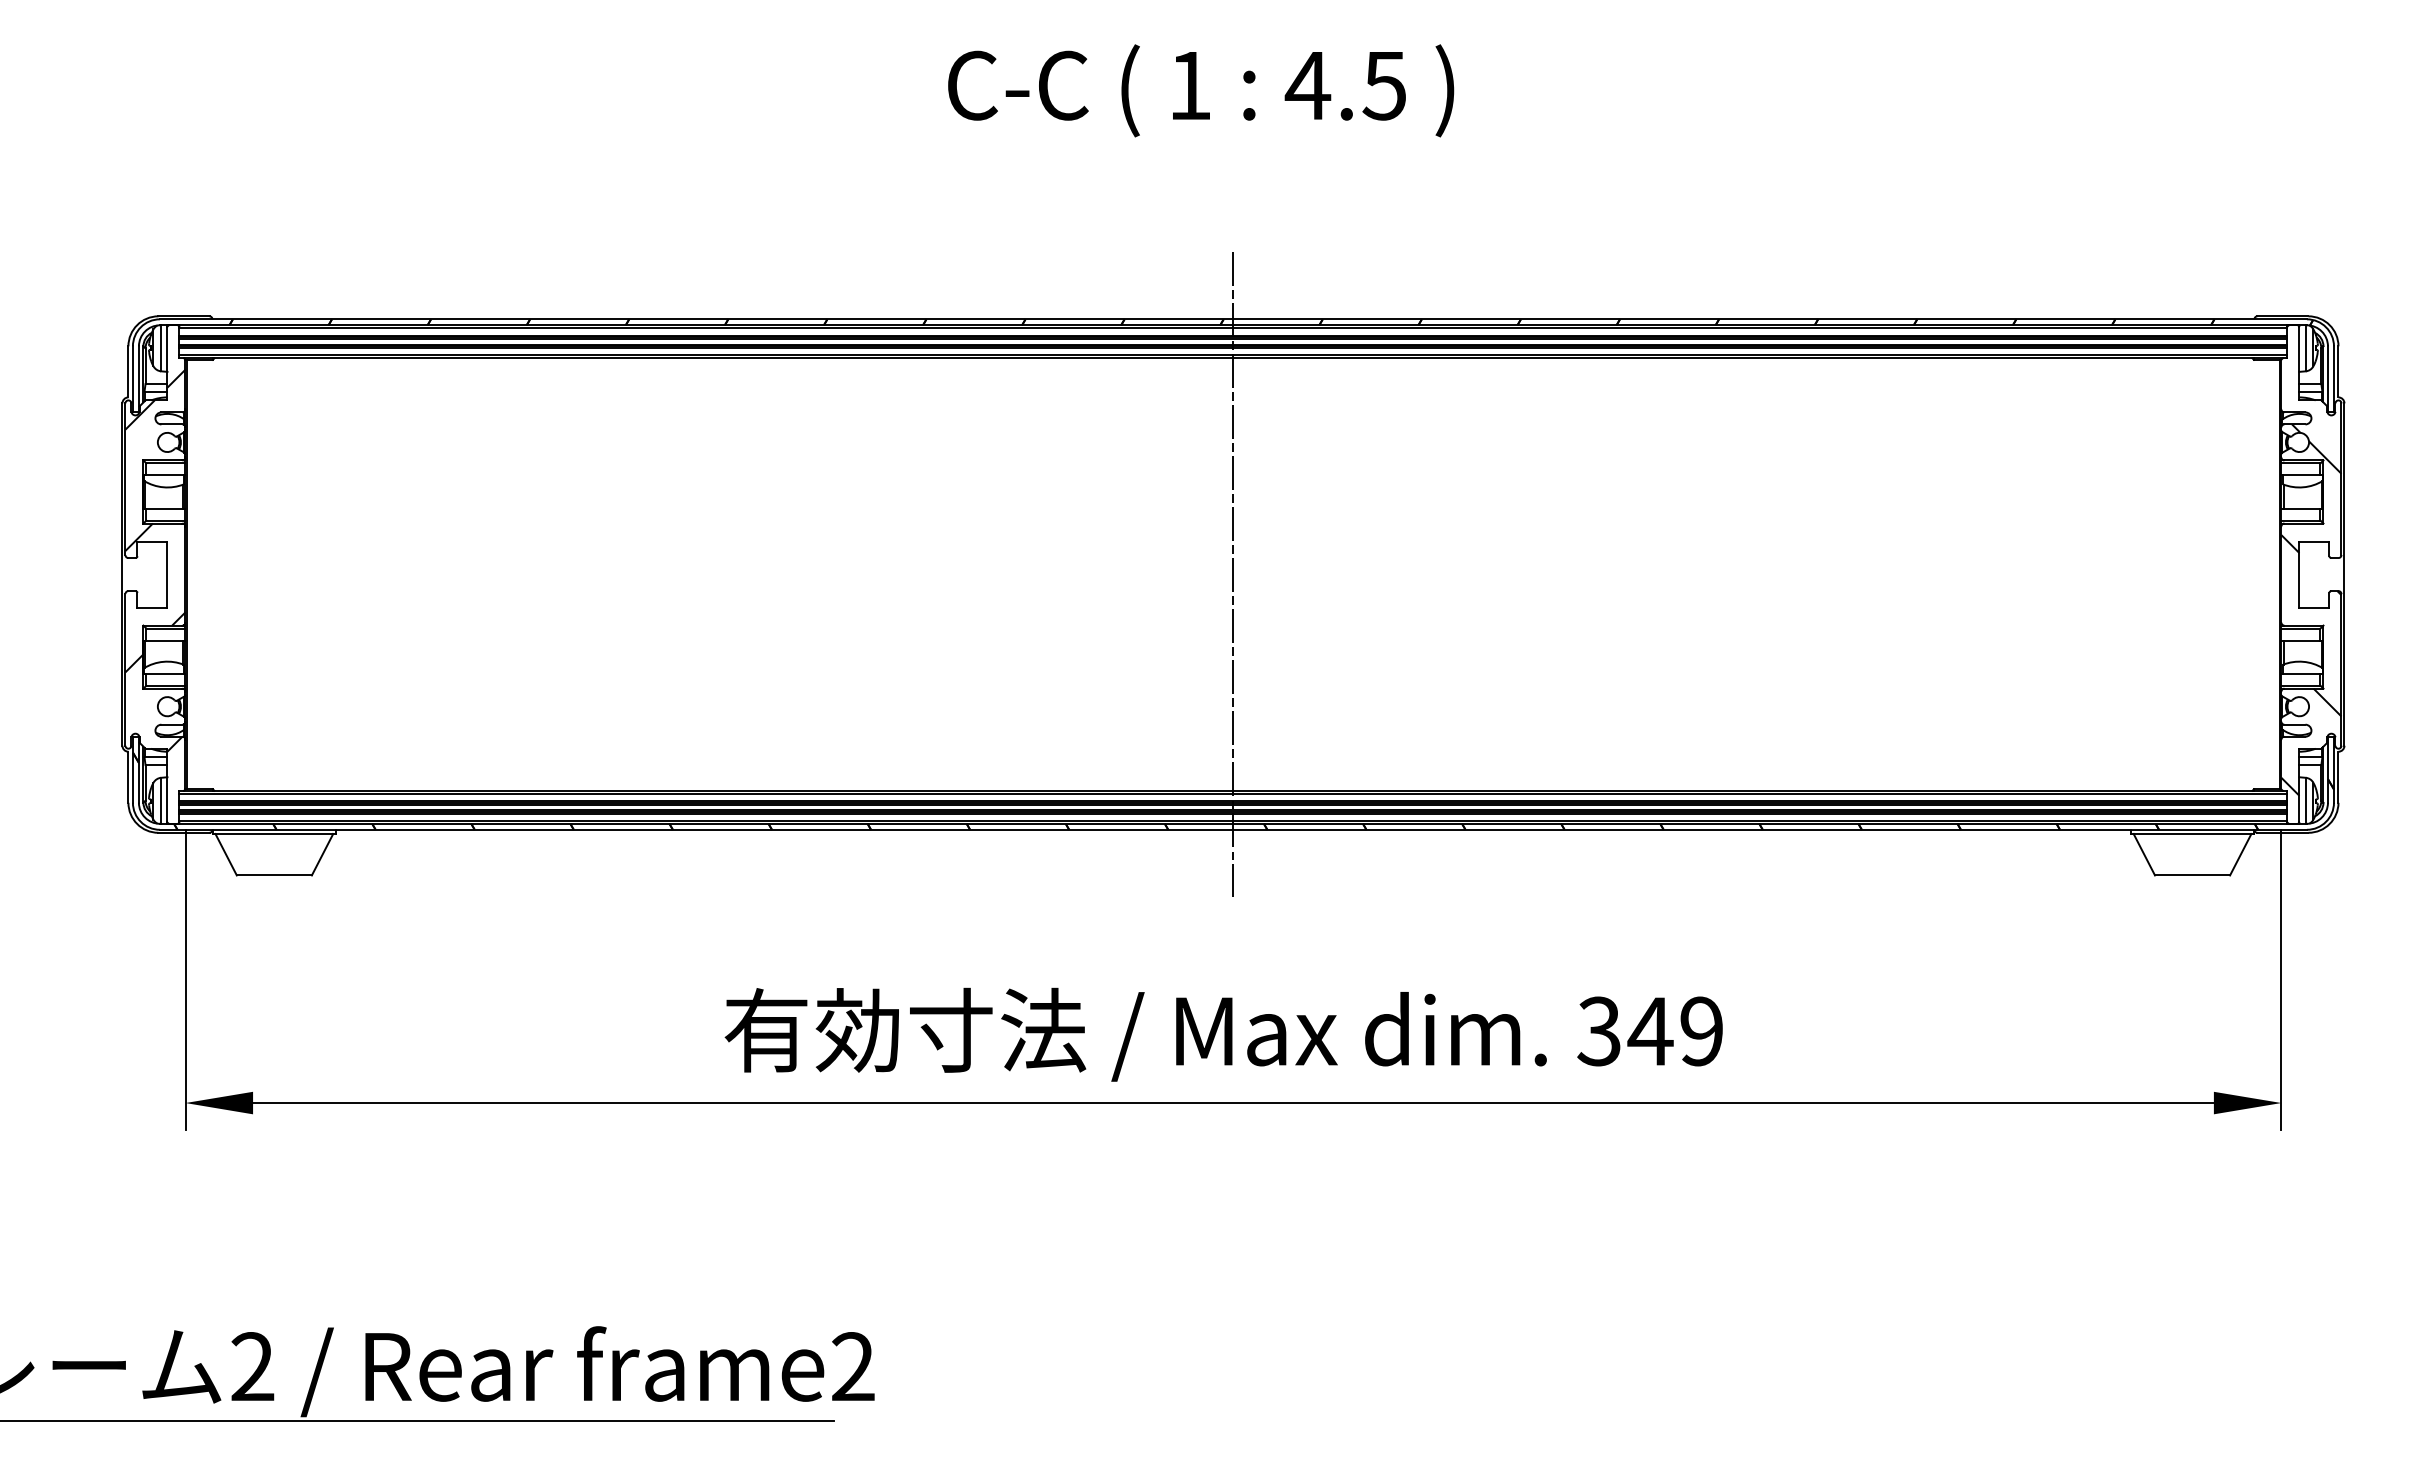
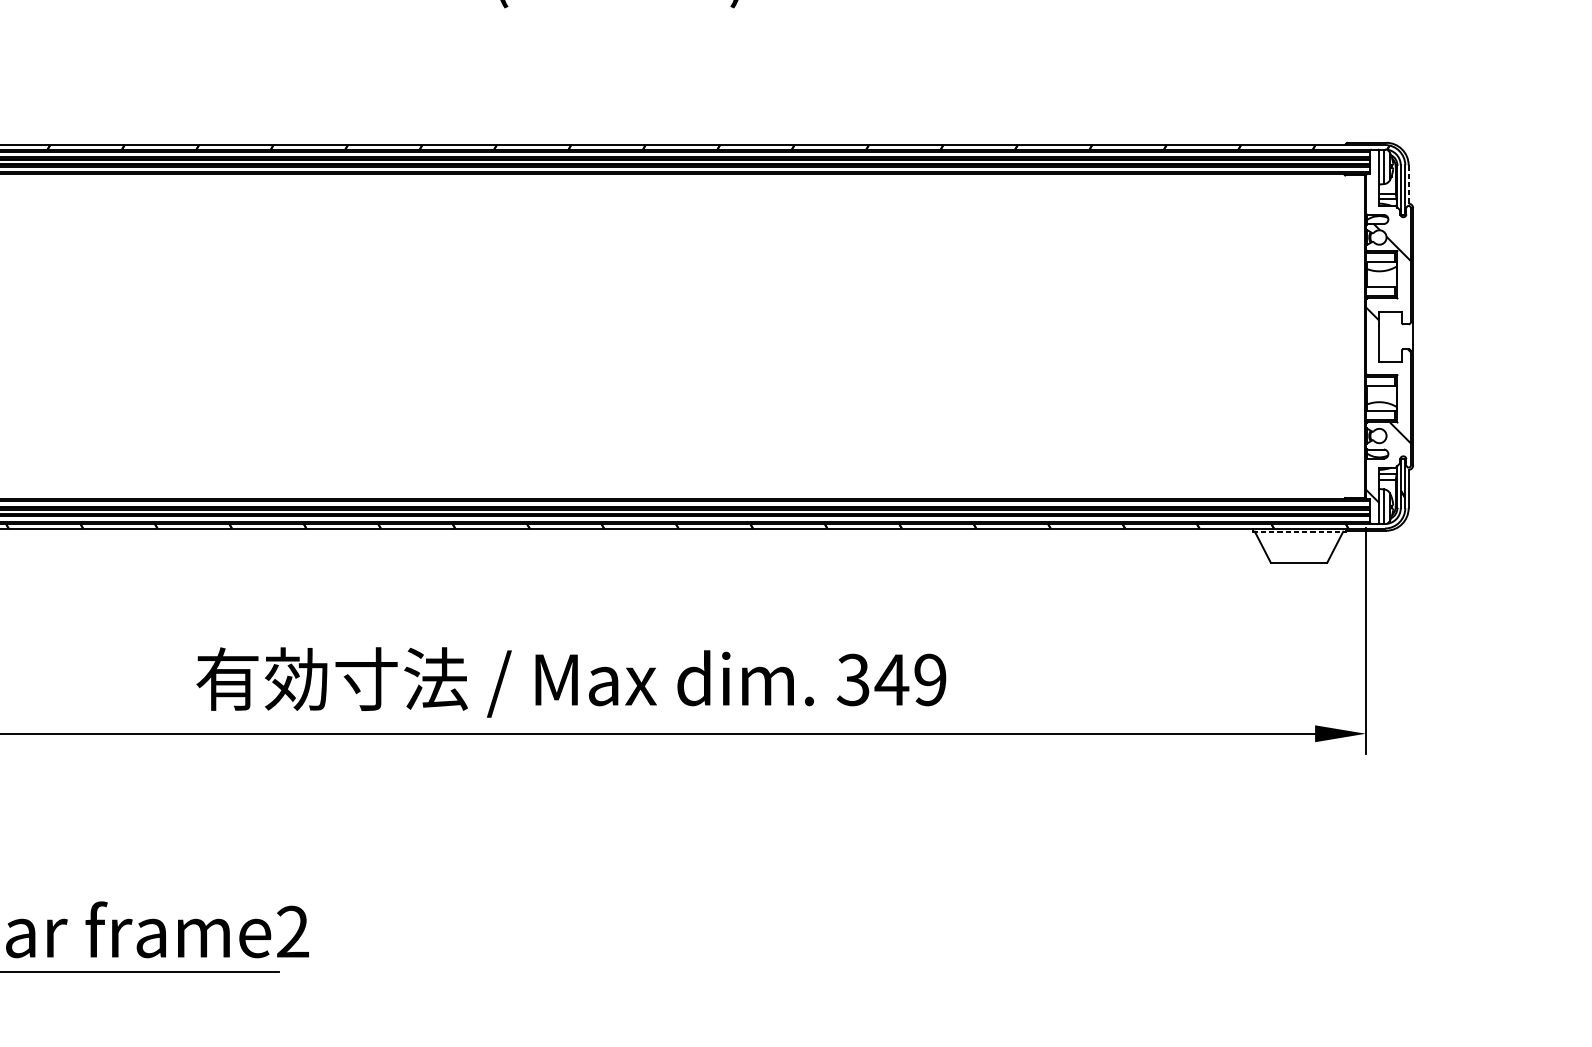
line: (2338, 371) -> (1408, 184), solid -> dashed
line: (1233, 574) -> (578, 336), removed
line: (2192, 834) -> (1299, 532), solid -> dashed

